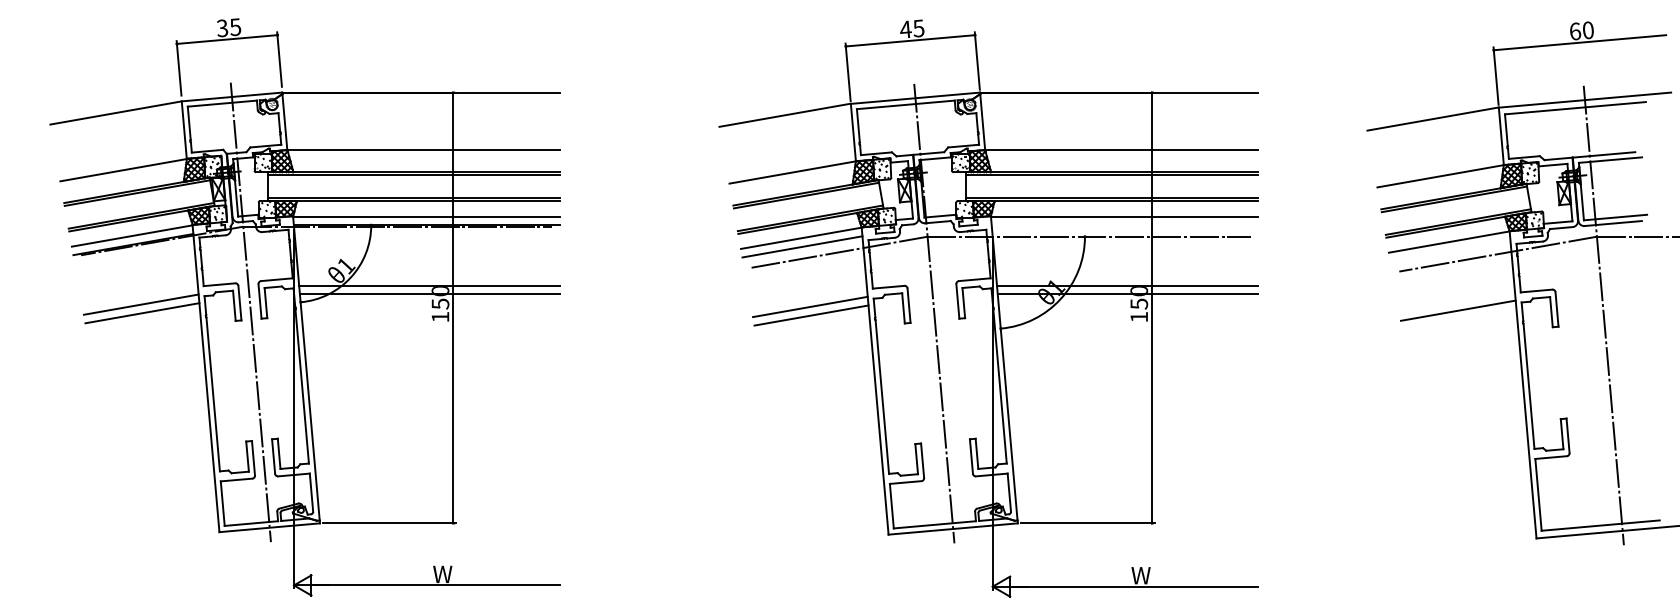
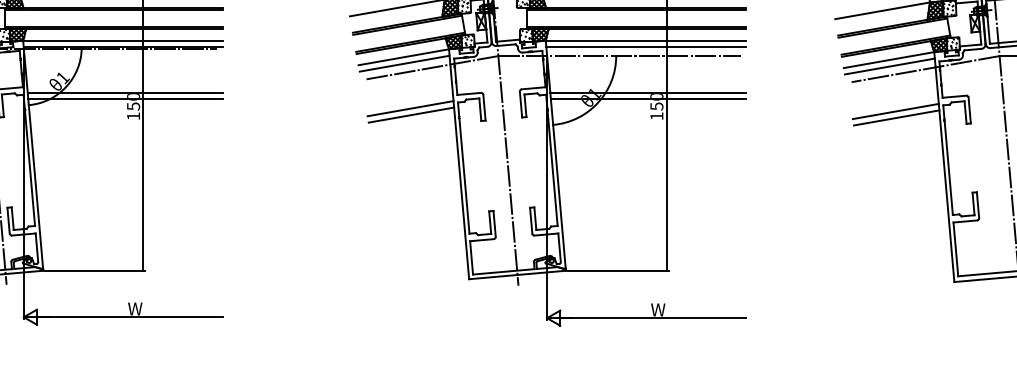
line: (1124, 225) -> (645, 47), added
line: (1450, 250) -> (889, 66), added
line: (1459, 319) -> (896, 118), added

